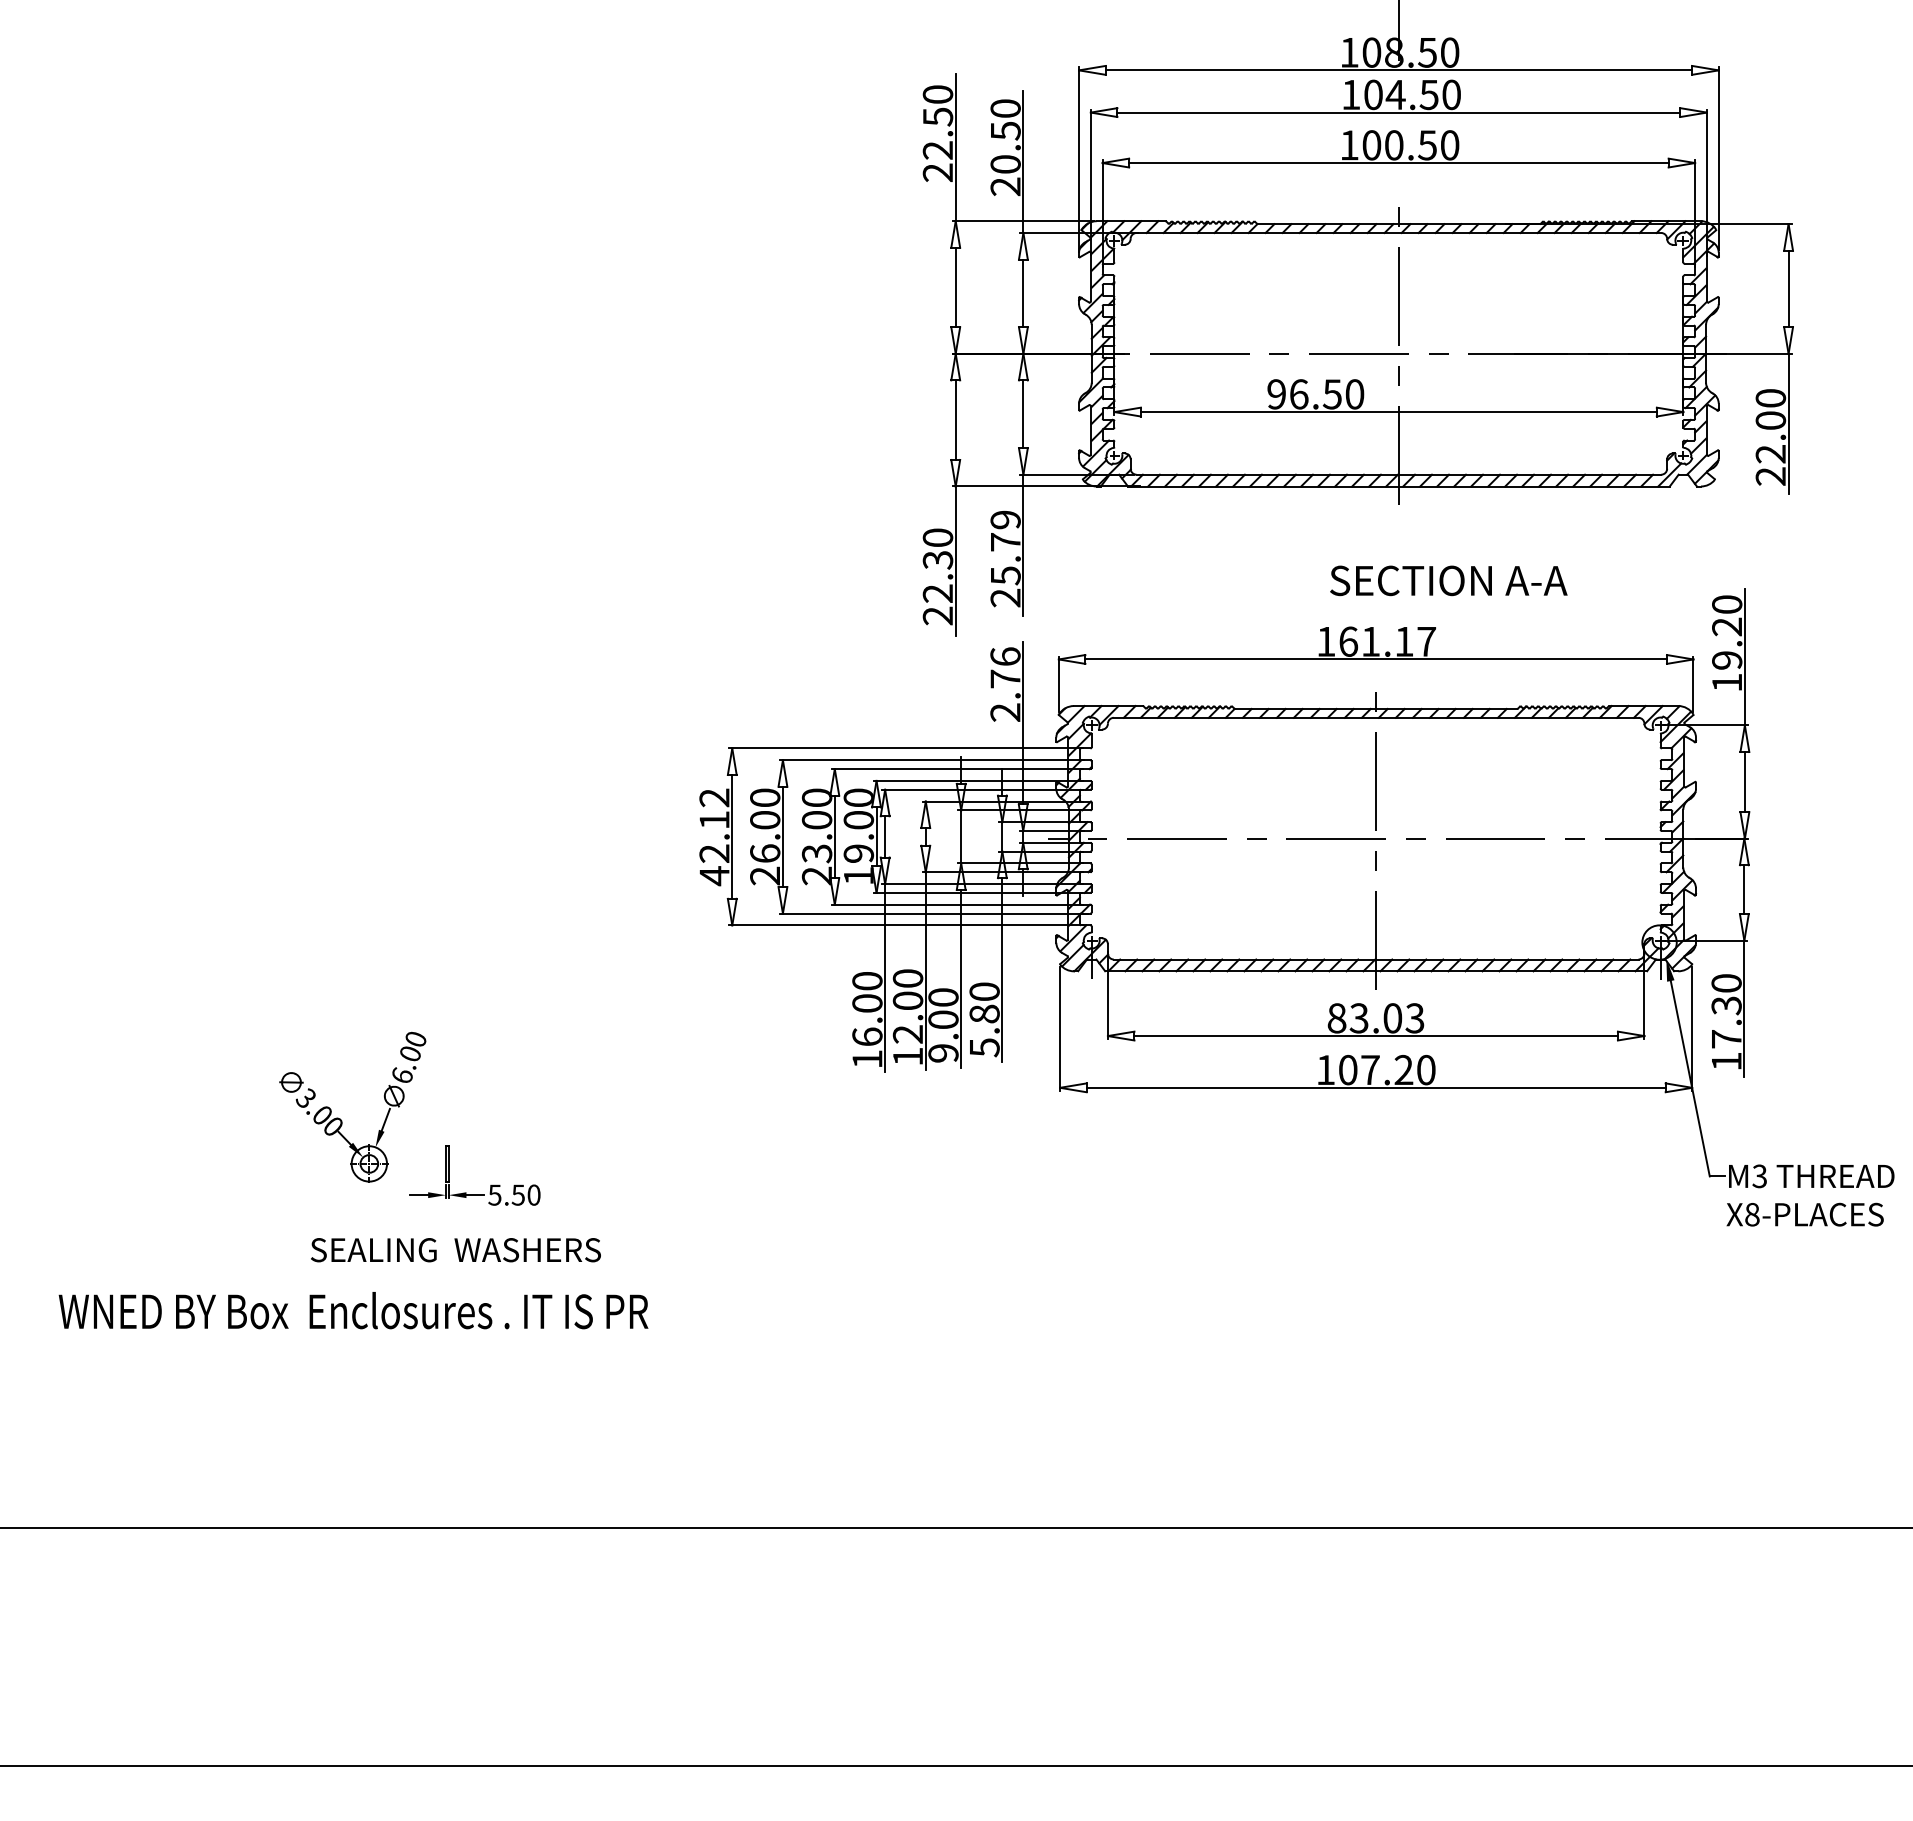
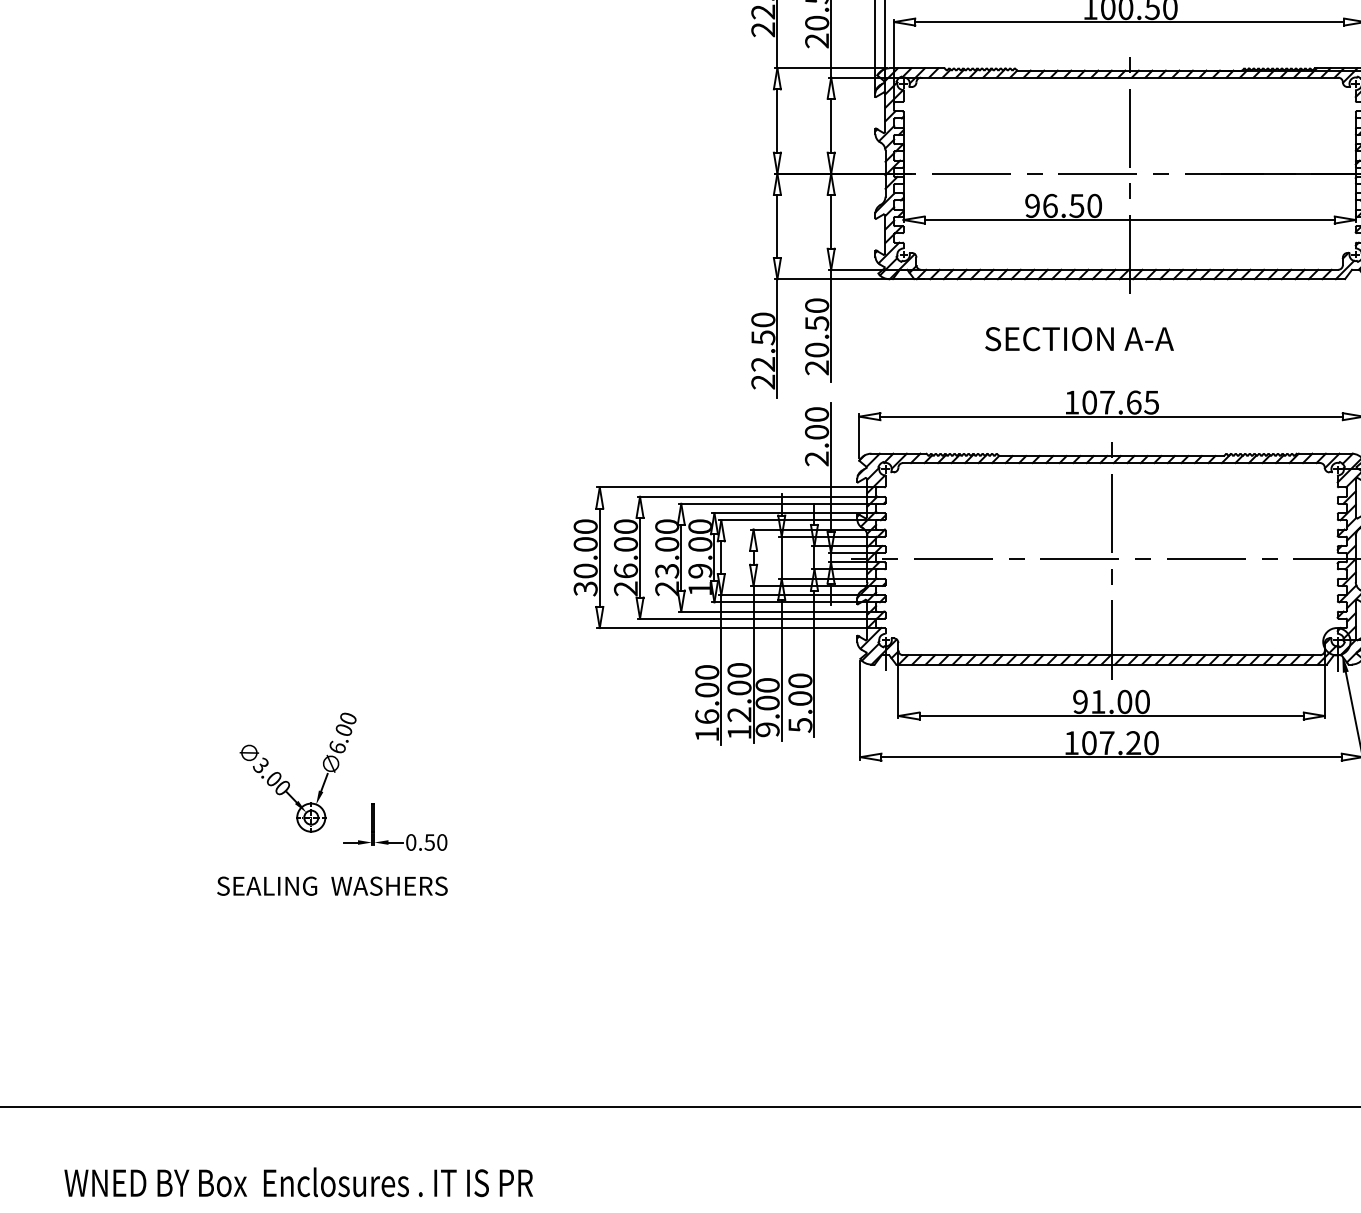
text: (1005, 547) -> (816, 327), 25.79 -> 20.50
text: (937, 560) -> (762, 338), 22.30 -> 22.50
text: (1448, 580) -> (1079, 338), moved
text: (1387, 641) -> (1120, 402), 161.17 -> 107.65
text: (1005, 667) -> (816, 423), 2.76 -> 2.00
text: (714, 837) -> (585, 558), 42.12 -> 30.00
text: (984, 1013) -> (800, 698), 5.80 -> 5.00
text: (1375, 1018) -> (1111, 702), 83.03 -> 91.00
text: (494, 1194) -> (410, 841), 5.50 -> 0.50
text: (455, 1250) -> (332, 886), moved
text: (353, 1310) -> (298, 1182), moved

